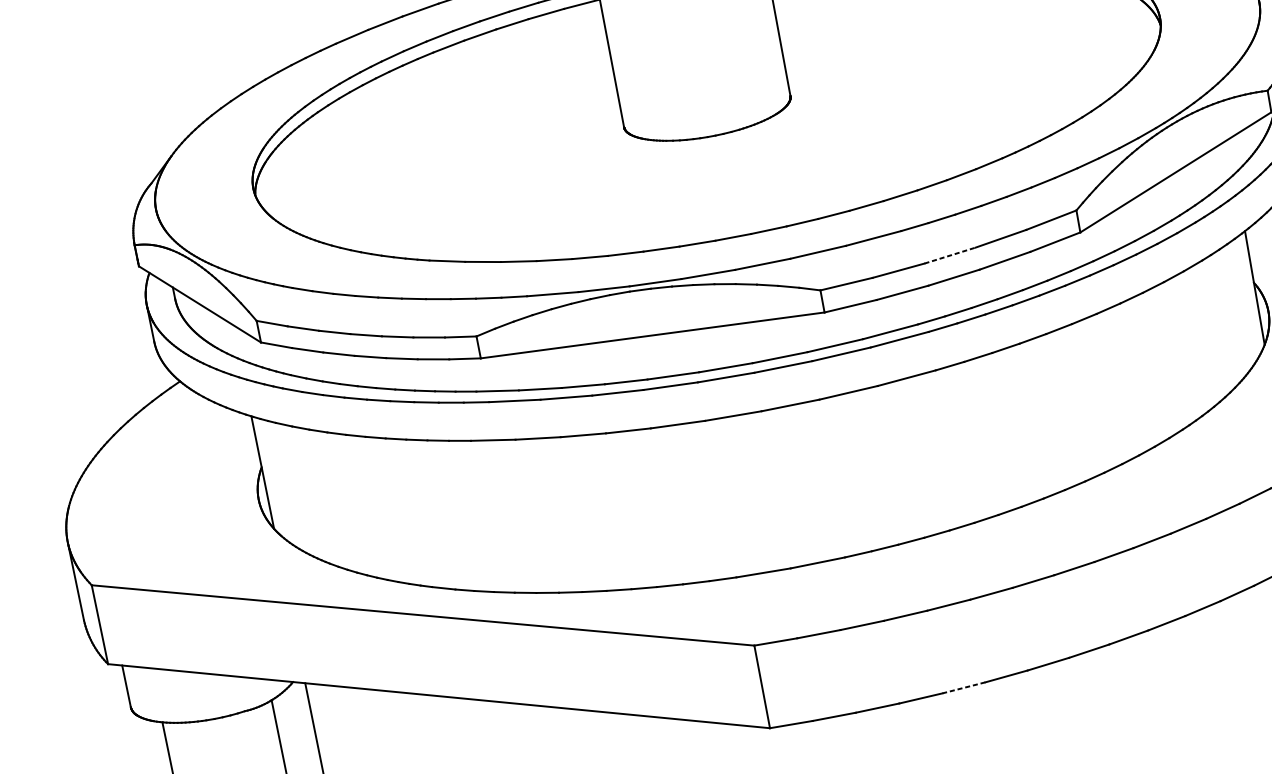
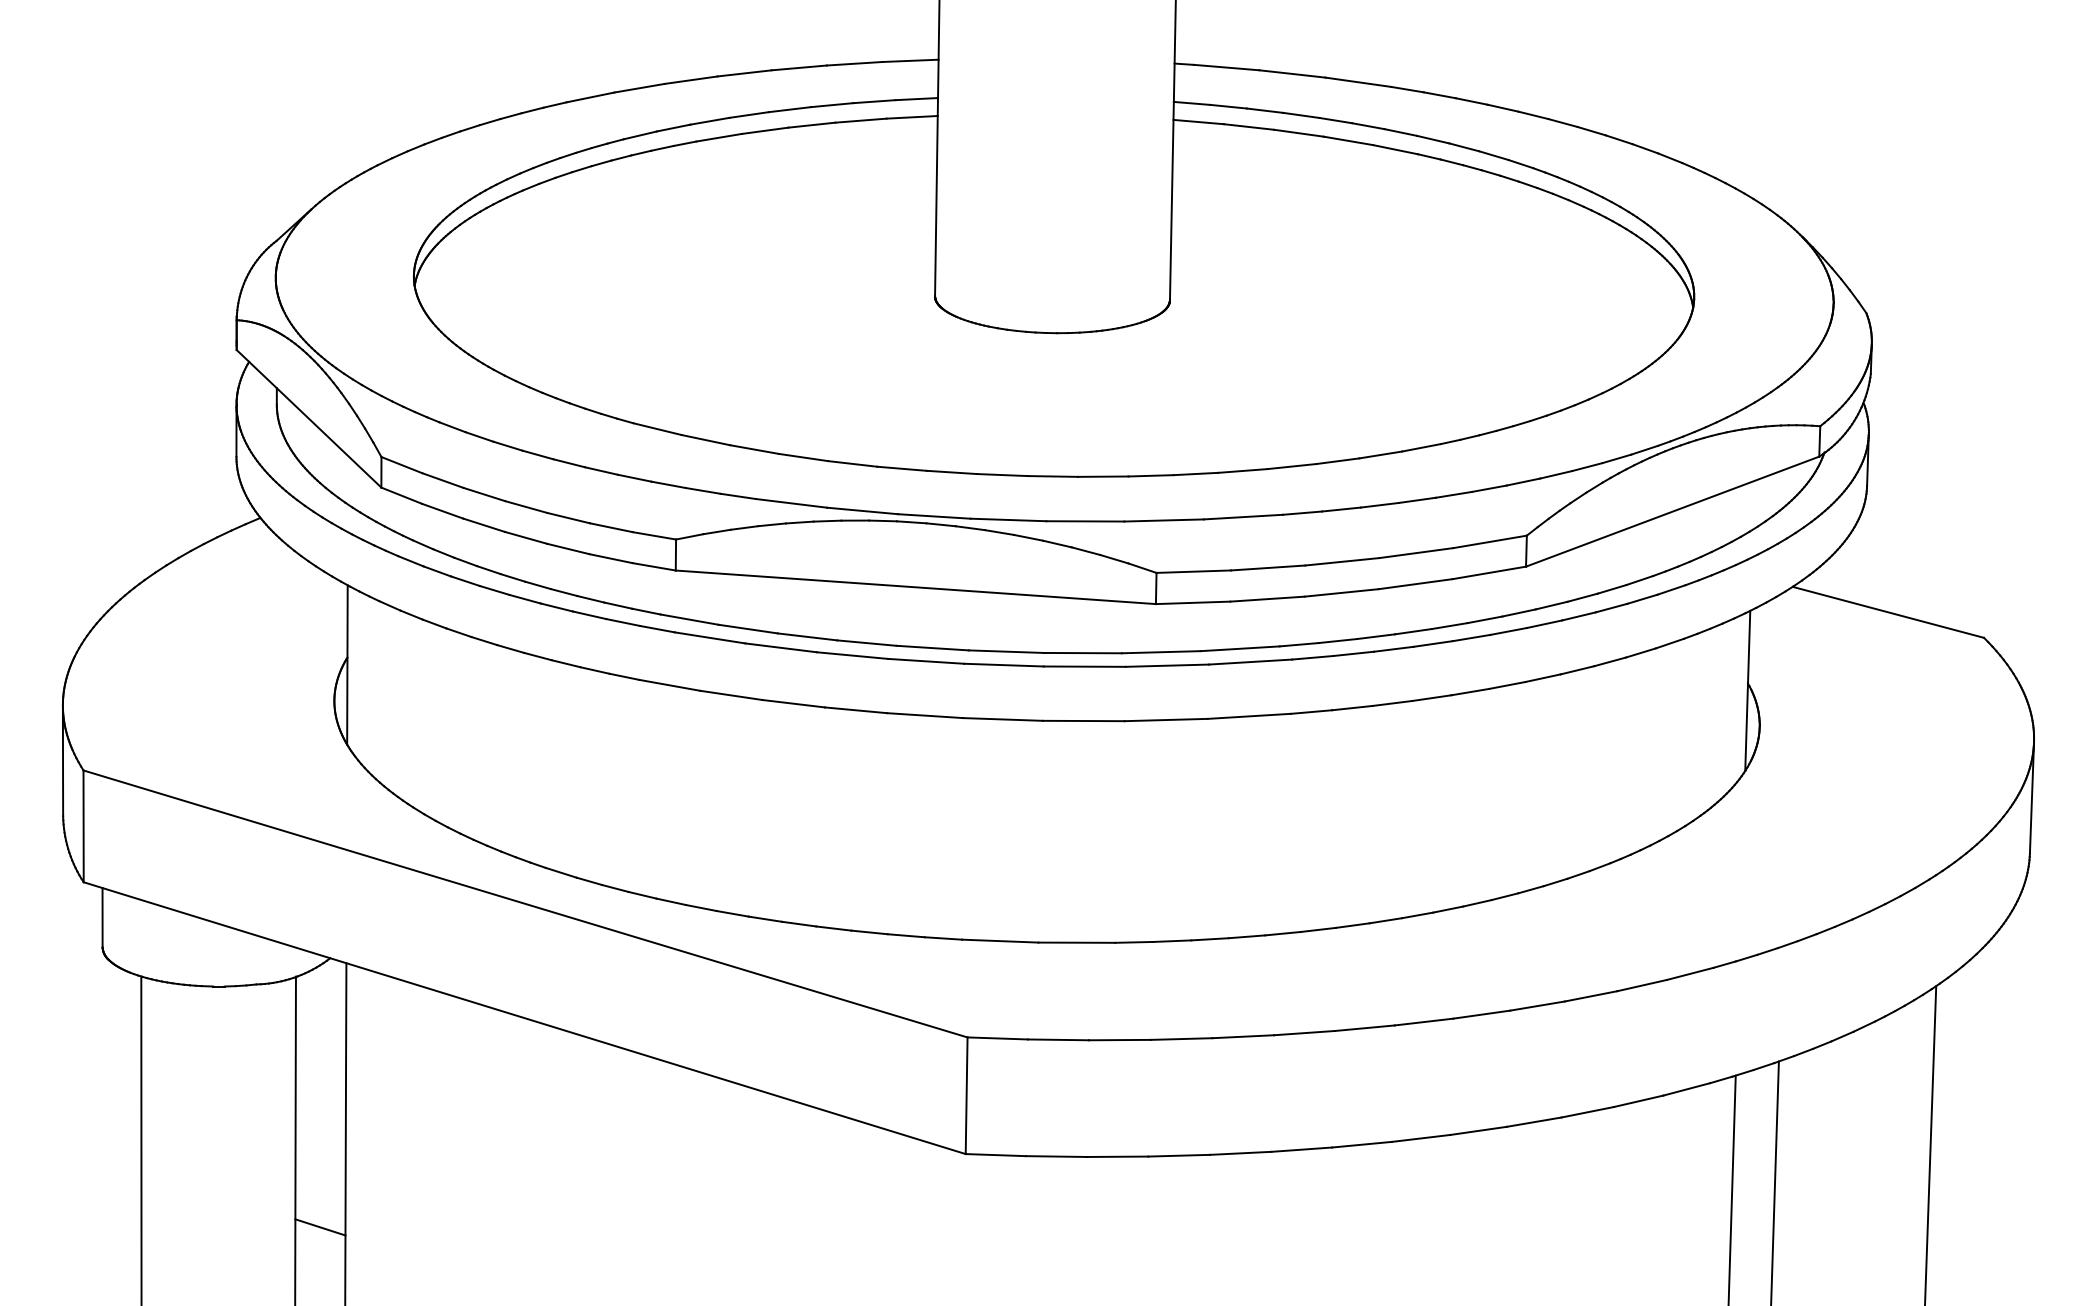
line: (950, 255) -> (1342, 561), dashed -> solid
line: (963, 688) -> (1240, 1153), dashed -> solid

